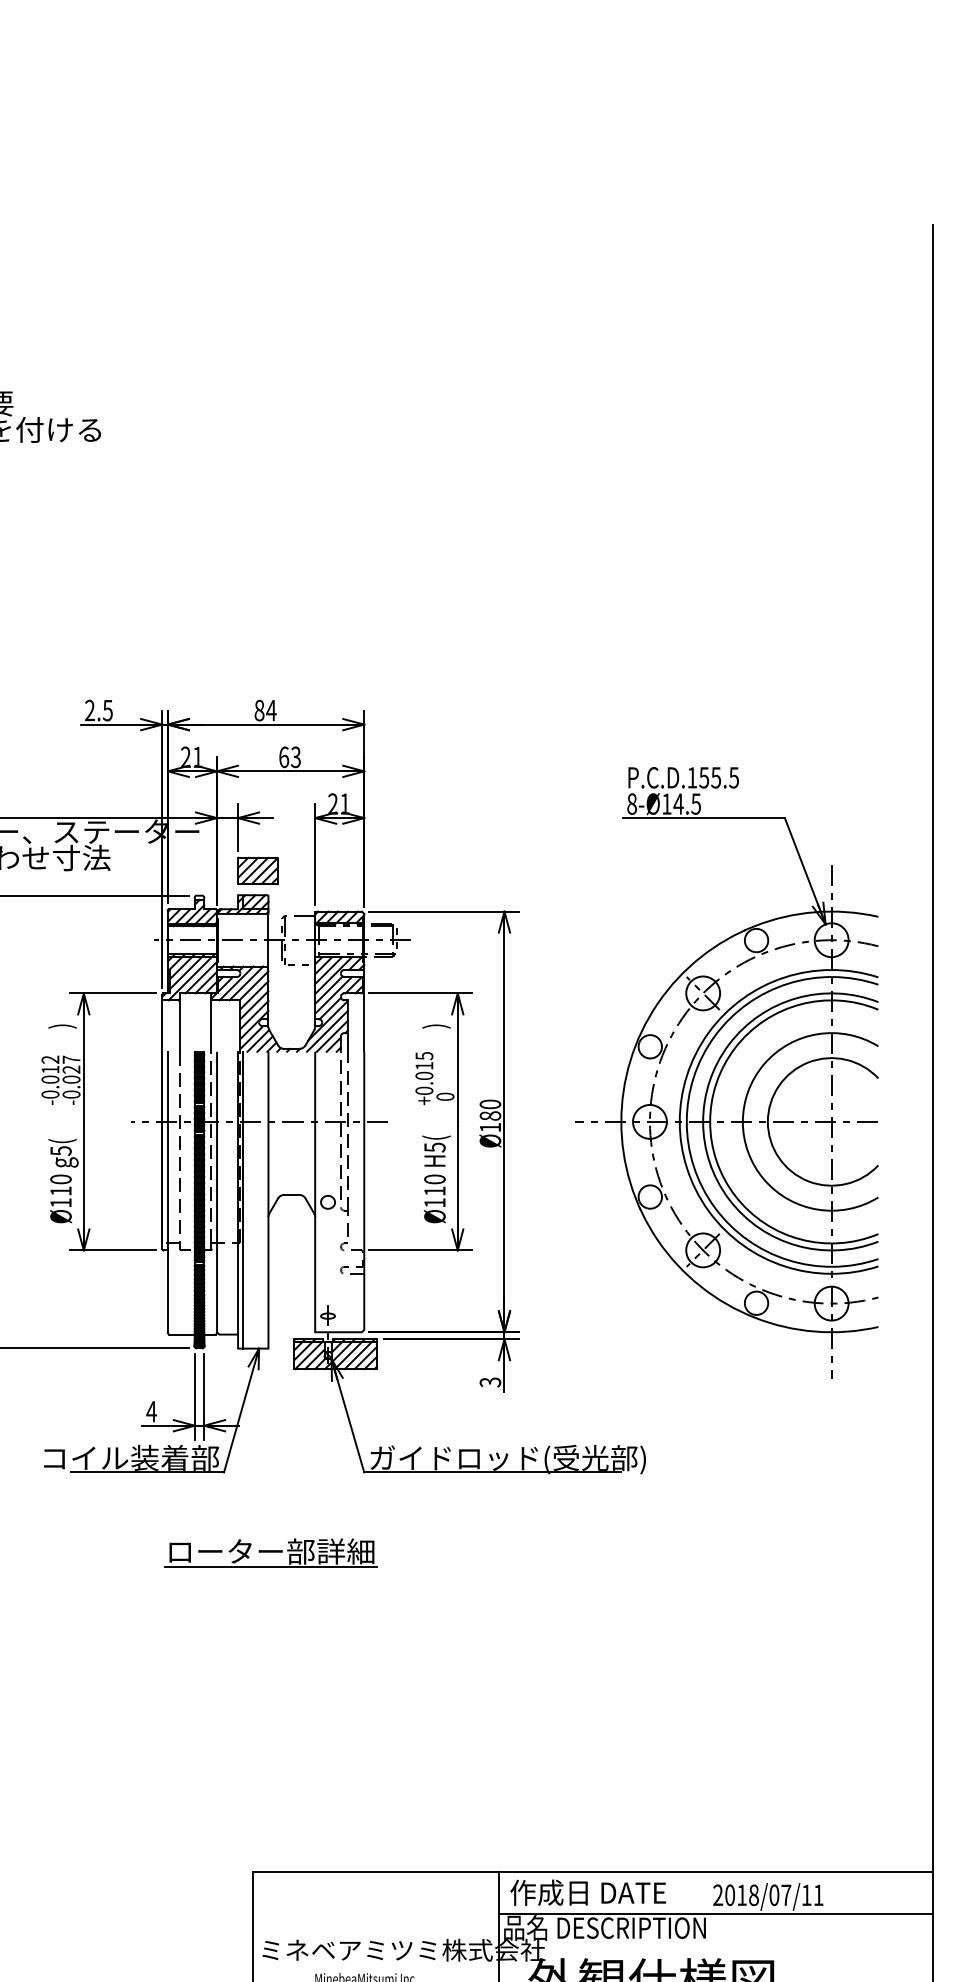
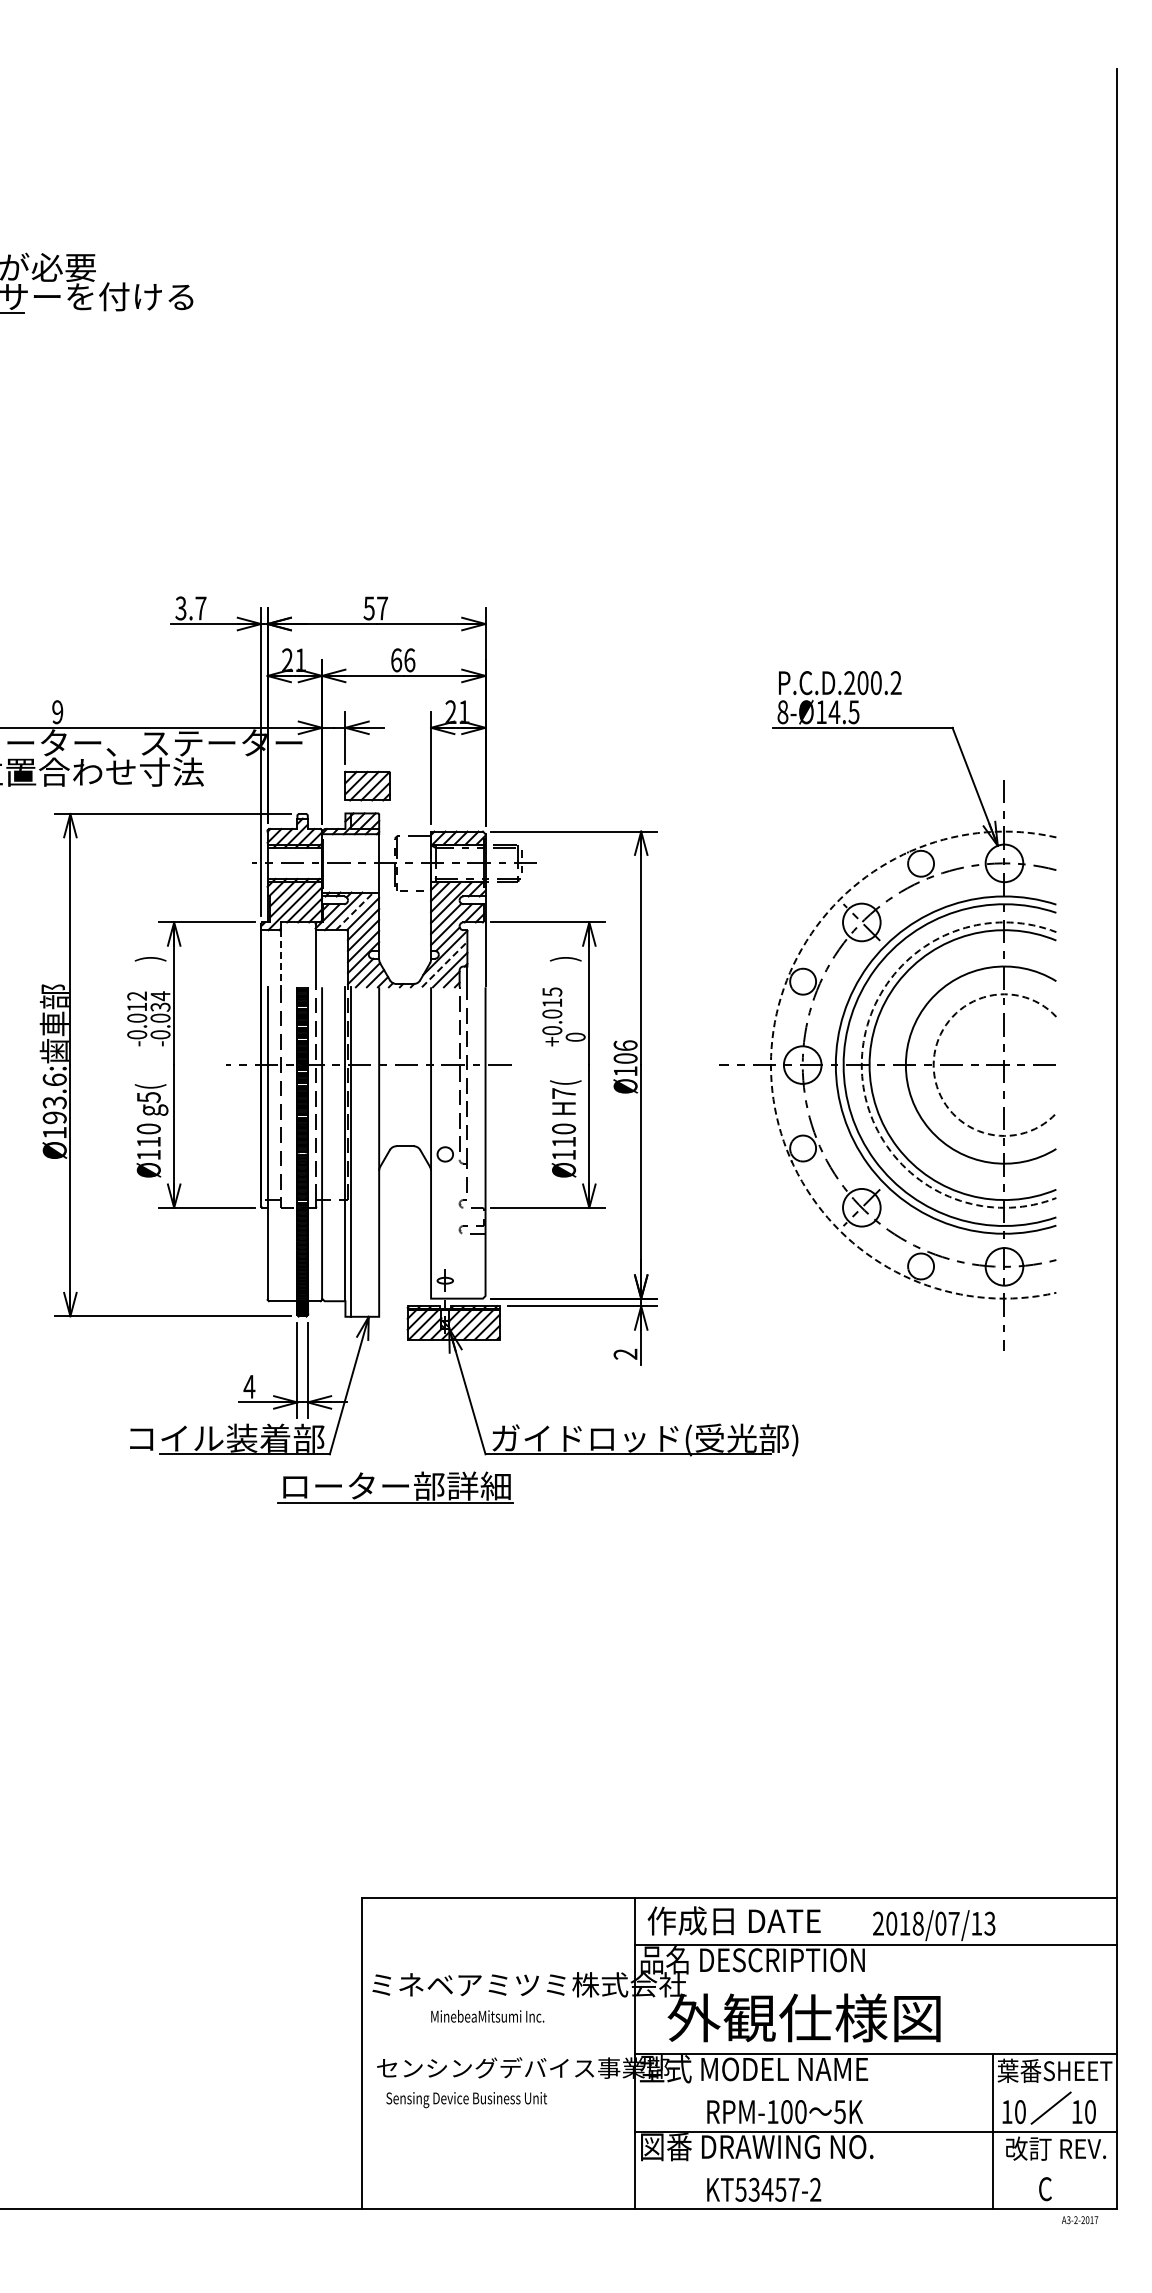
text: (98, 710) -> (190, 608), 2.5 -> 3.7
text: (265, 710) -> (375, 608), 84 -> 57
text: (295, 757) -> (409, 660), 63 -> 66
text: (712, 778) -> (872, 683), P.C.D.155.5 -> P.C.D.200.2
line: (246, 983) -> (354, 911), solid -> dashed
line: (179, 1025) -> (280, 958), solid -> dashed
line: (328, 1031) -> (445, 964), solid -> dashed
text: (71, 1064) -> (160, 1001), -0.027 -> -0.034
text: (490, 1109) -> (625, 1051), Ø180 -> Ø106
arc: (620, 1122) -> (770, 1065), solid -> dashed
arc: (702, 1122) -> (861, 1065), solid -> dashed
arc: (767, 1122) -> (933, 1065), solid -> dashed
text: (435, 1147) -> (564, 1093), H5( -> H7(
text: (490, 1381) -> (625, 1353), 3 -> 2
part: (270, 1552) -> (395, 1487), moved
text: (818, 1895) -> (989, 1923), 2018/07/11 -> 2018/07/13

